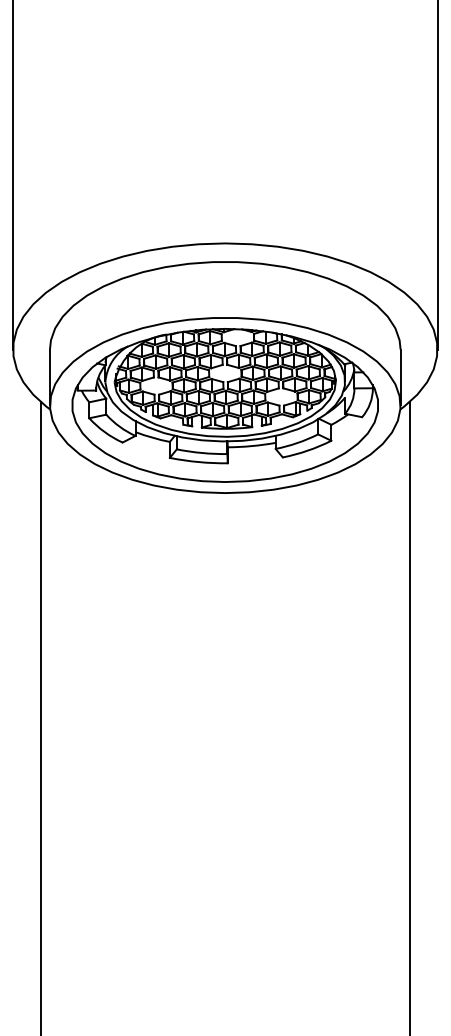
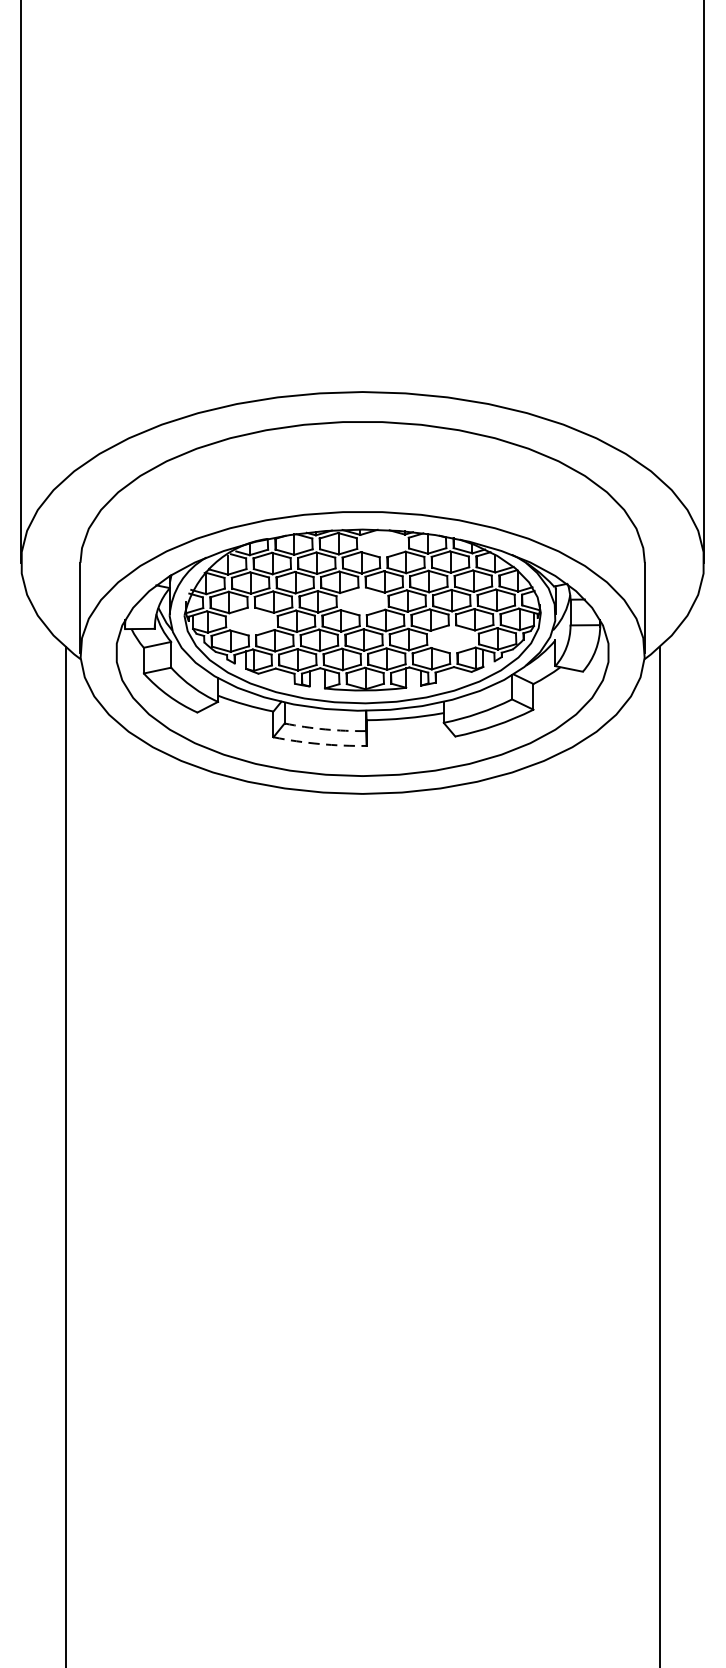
arc: (202, 453) -> (325, 730), solid -> dashed
arc: (198, 462) -> (319, 744), solid -> dashed

